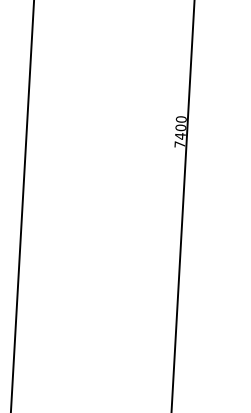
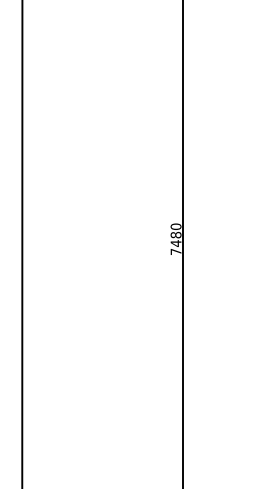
text: (180, 127) -> (175, 234), 7400 -> 7480

